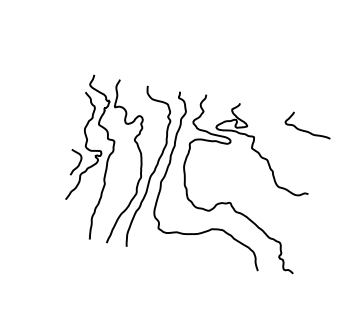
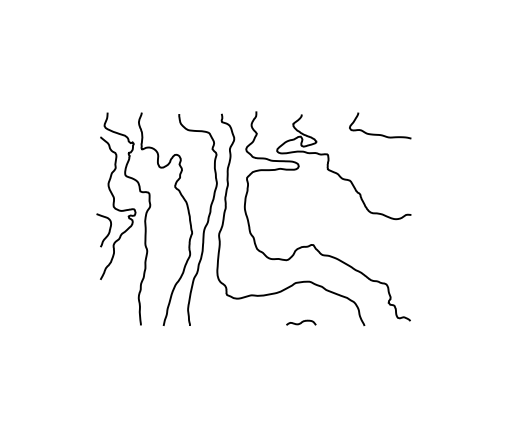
curve: (304, 130) -> (376, 133), moved
curve: (210, 259) -> (301, 322), added

